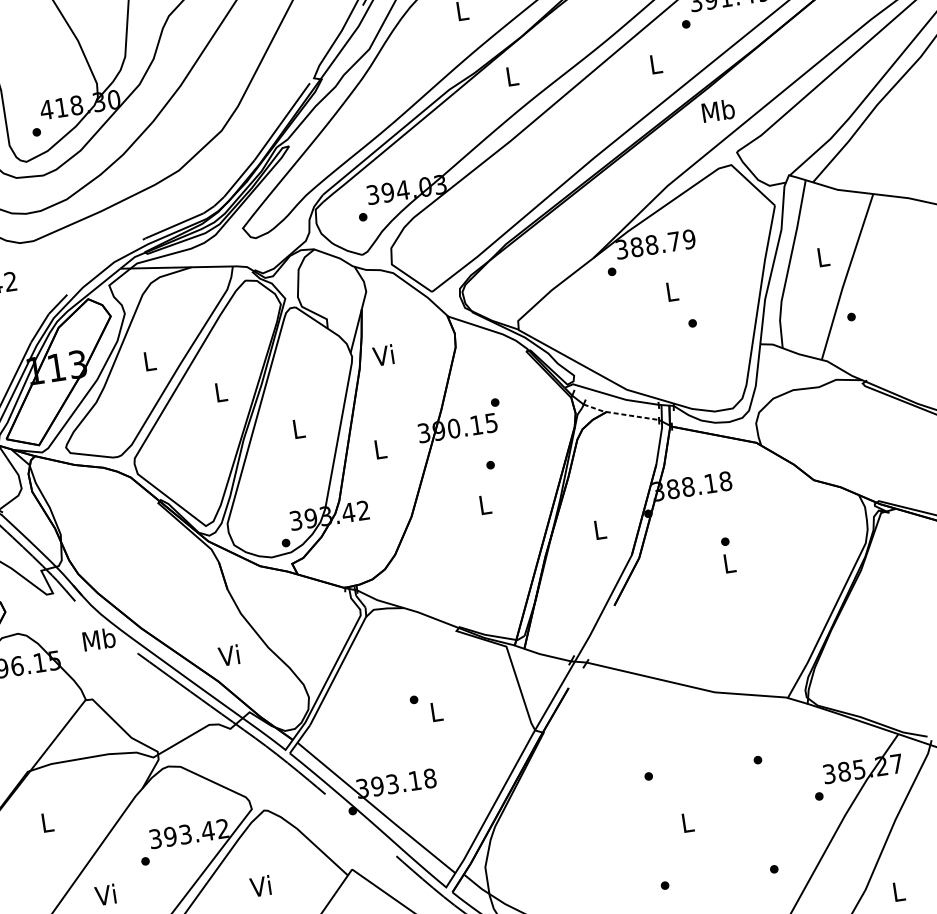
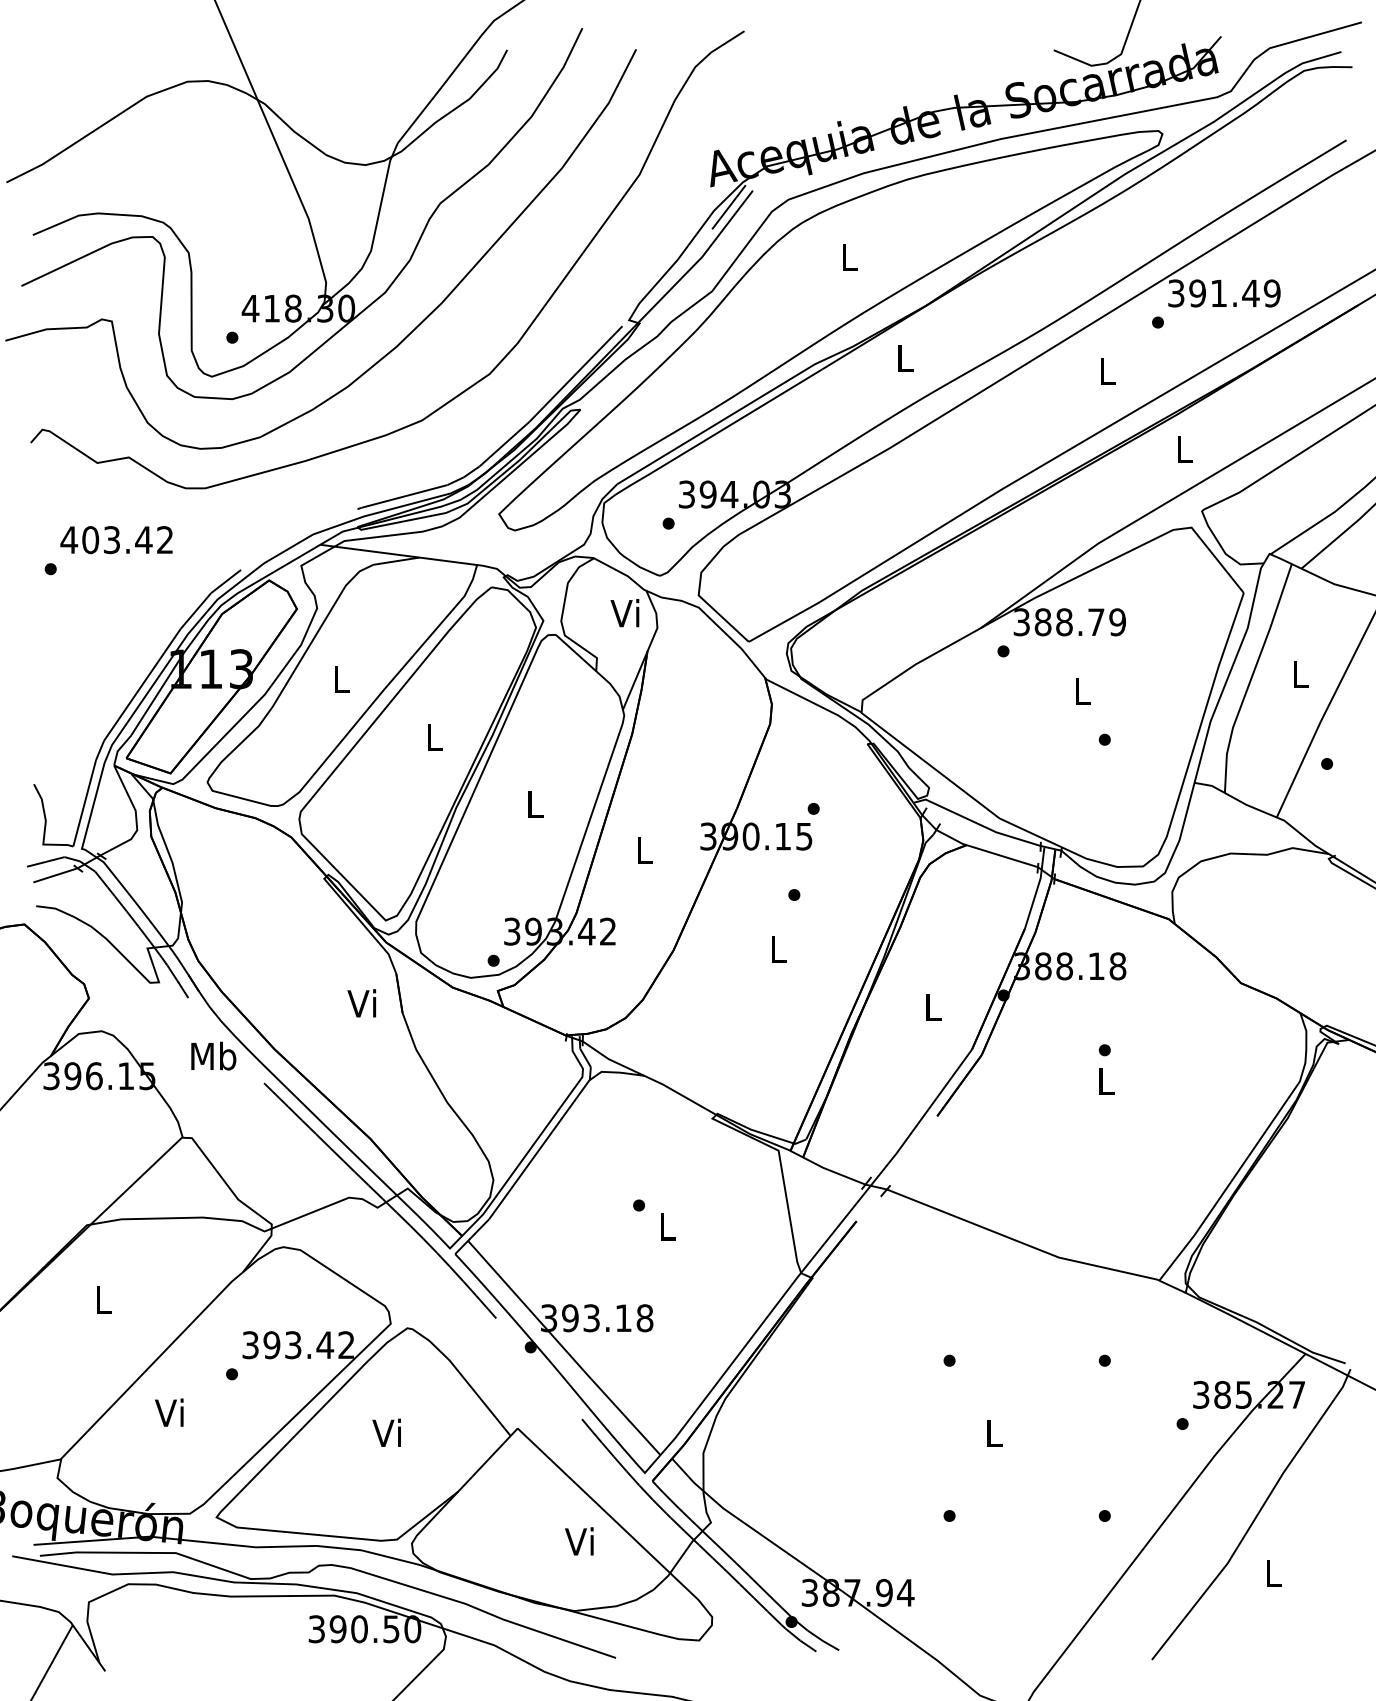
text: (718, 110) -> (1184, 449), Mb -> L
text: (383, 355) -> (624, 613), moved
line: (620, 414) -> (985, 851), dashed -> solid
text: (228, 655) -> (361, 1003), moved

